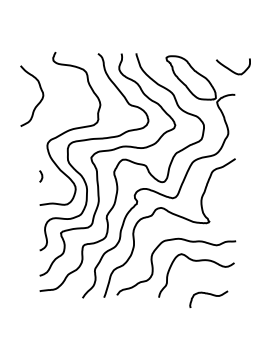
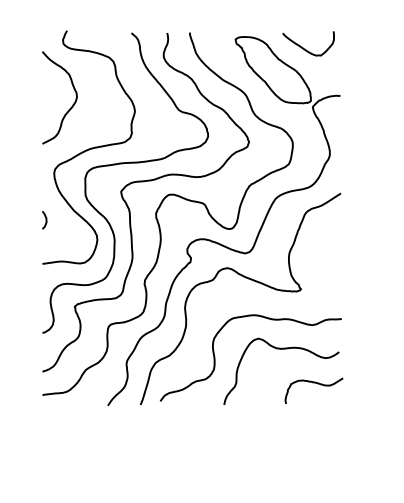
curve: (231, 69) -> (305, 48), moved
curve: (40, 99) -> (72, 102), moved
curve: (210, 295) -> (316, 384), moved

